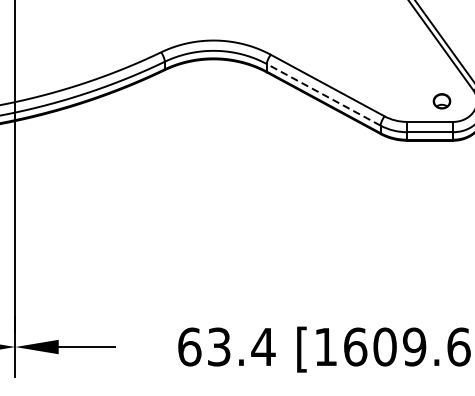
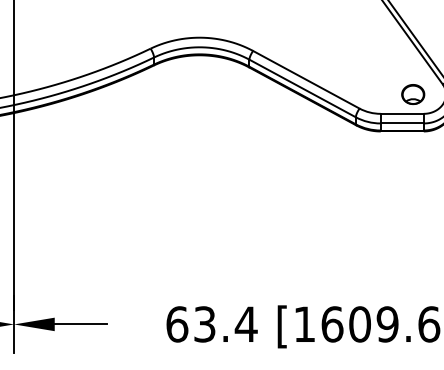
line: (323, 94) -> (302, 88), dashed -> solid
part: (442, 101) -> (413, 94), size x1.43

